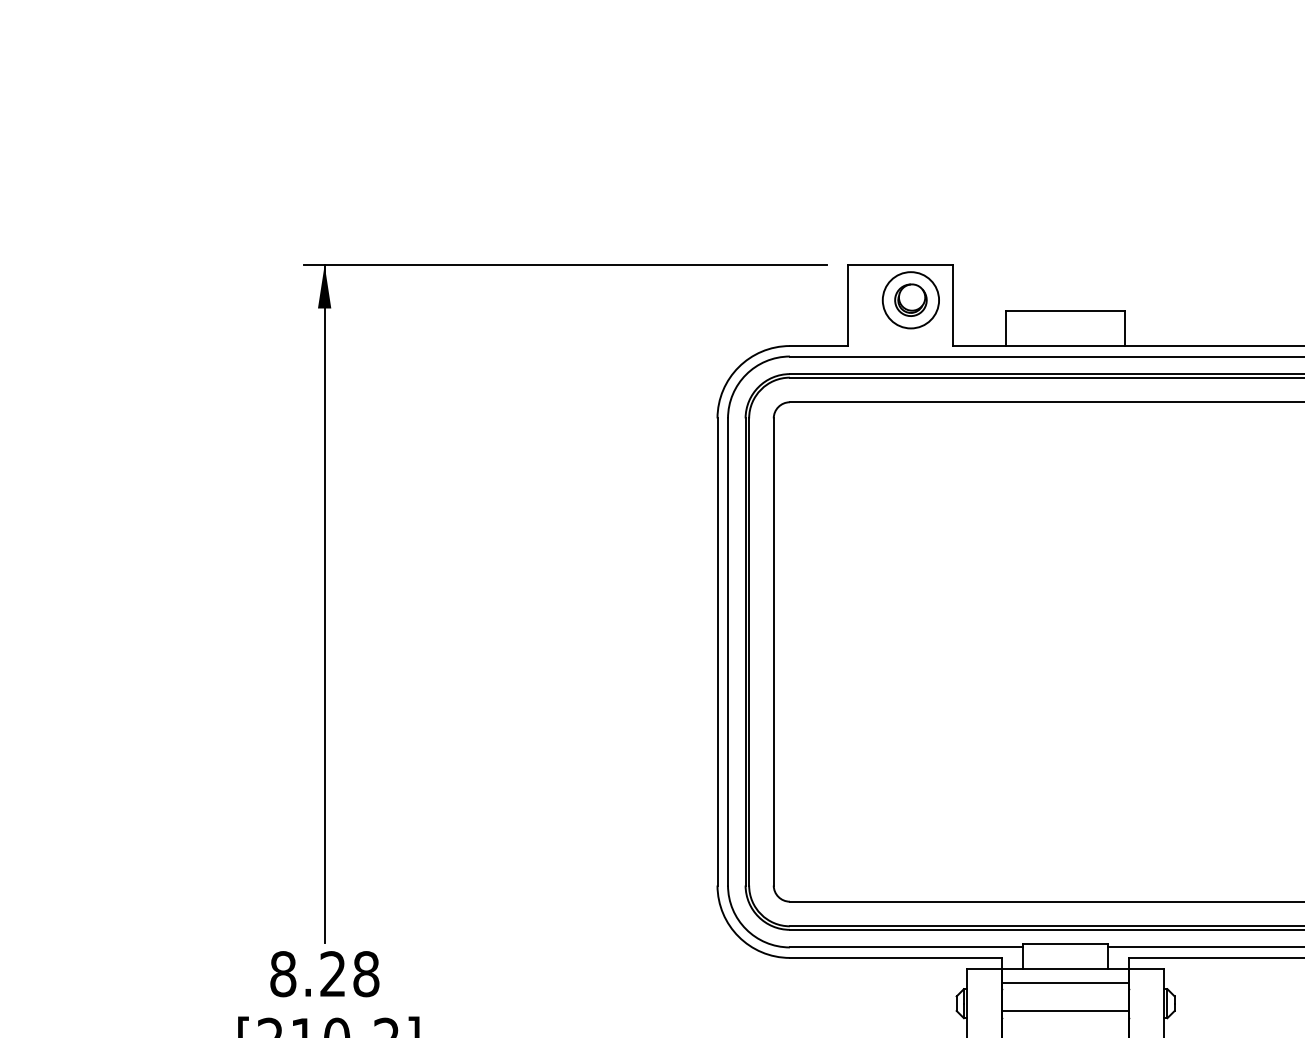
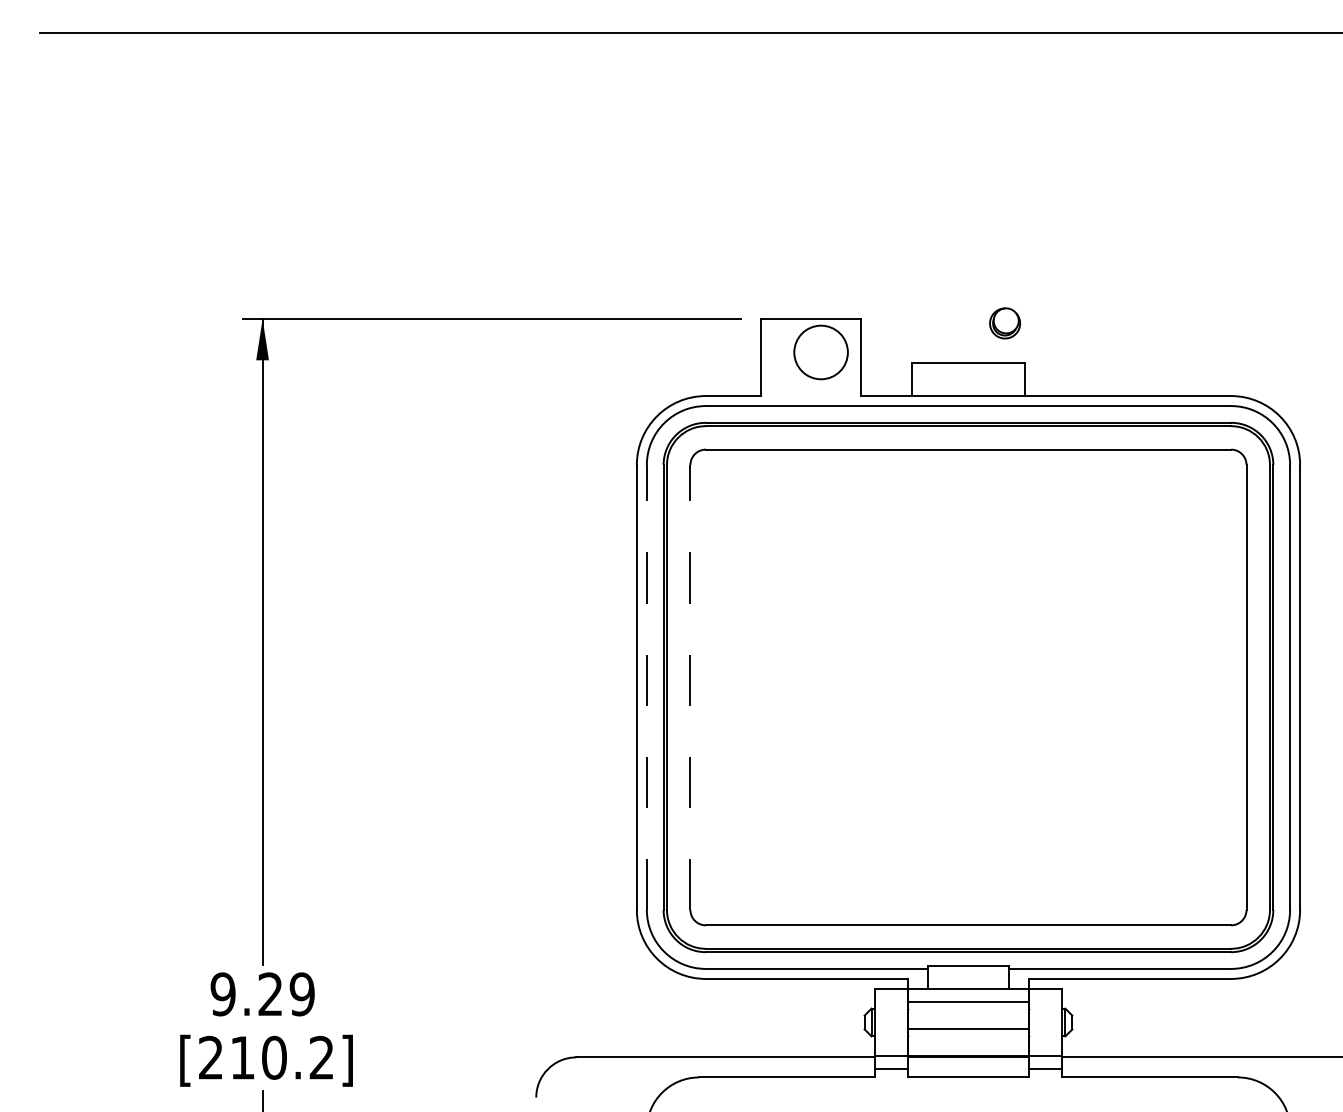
part: (911, 300) -> (1005, 323), moved
line: (727, 651) -> (646, 687), solid -> dashed
line: (773, 651) -> (690, 687), solid -> dashed
text: (324, 974) -> (262, 994), 8.28 -> 9.29

